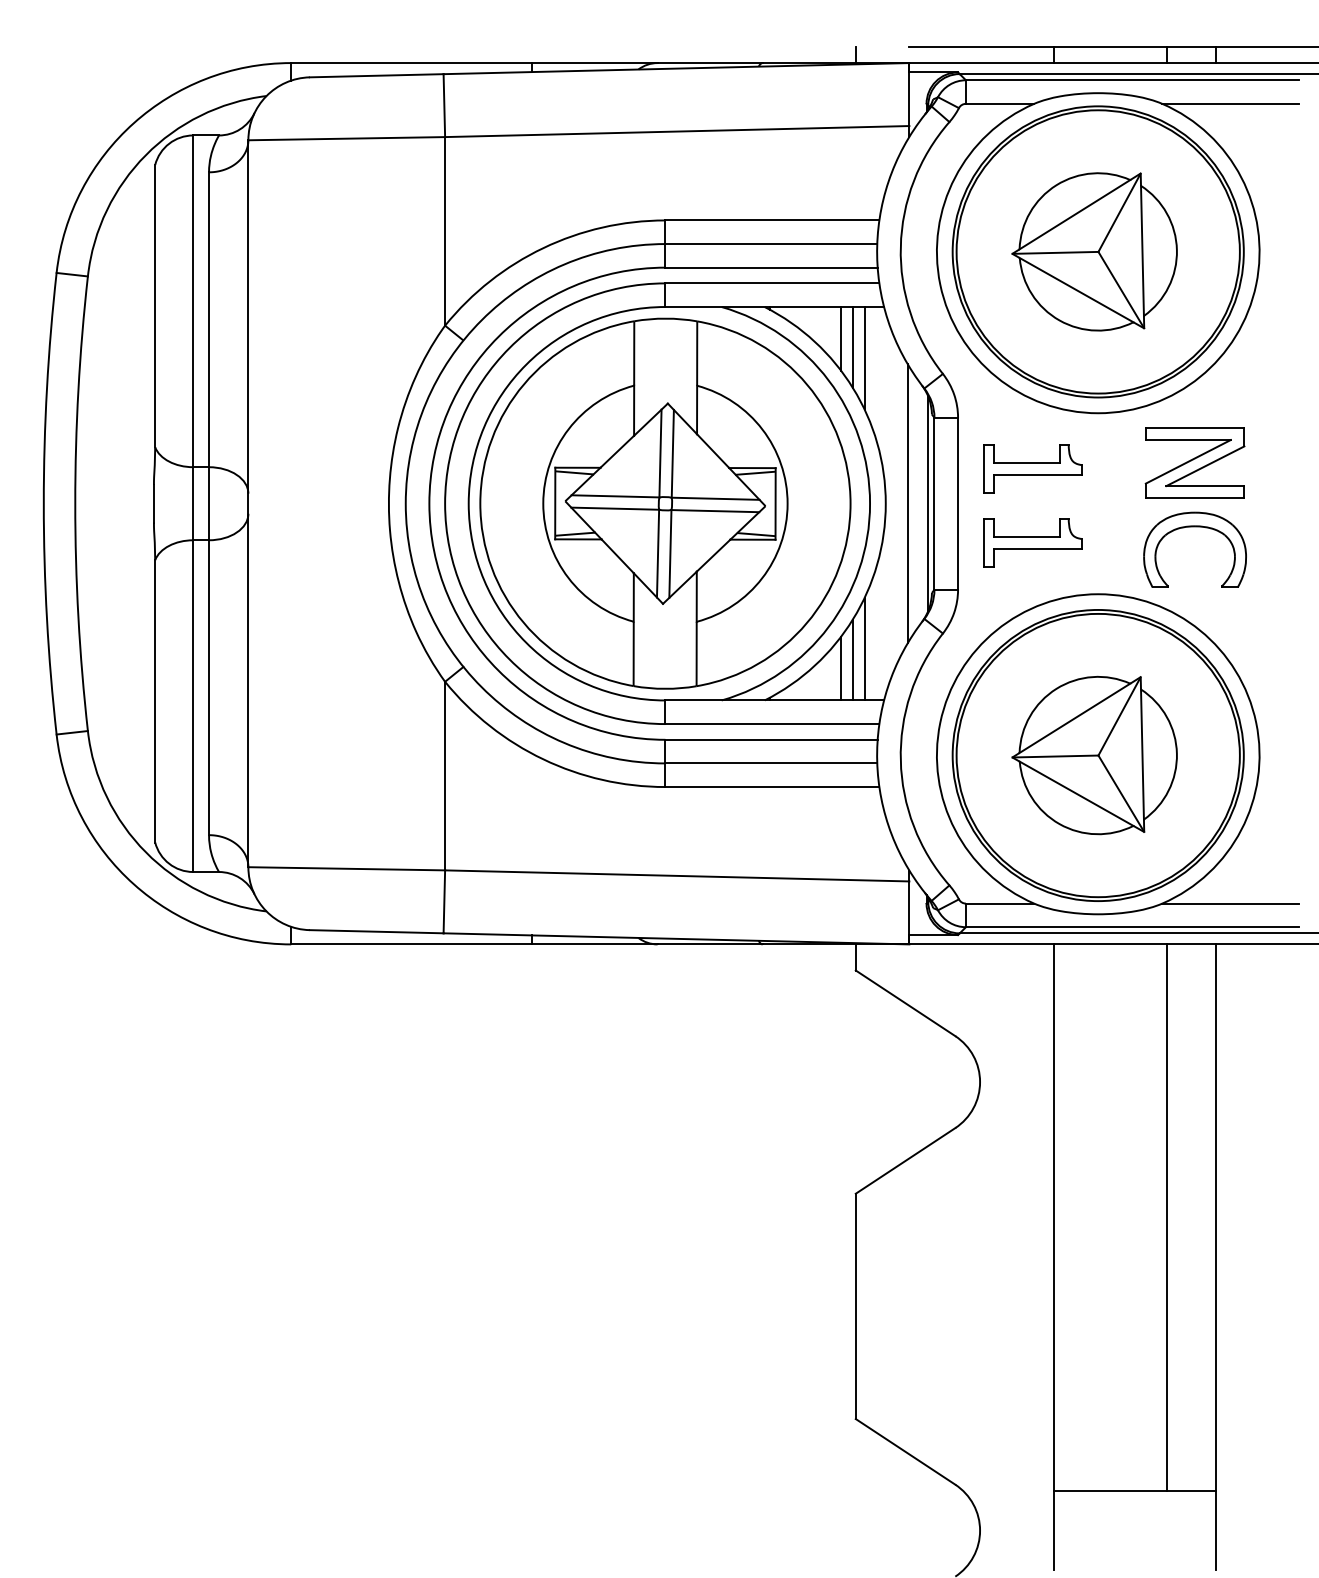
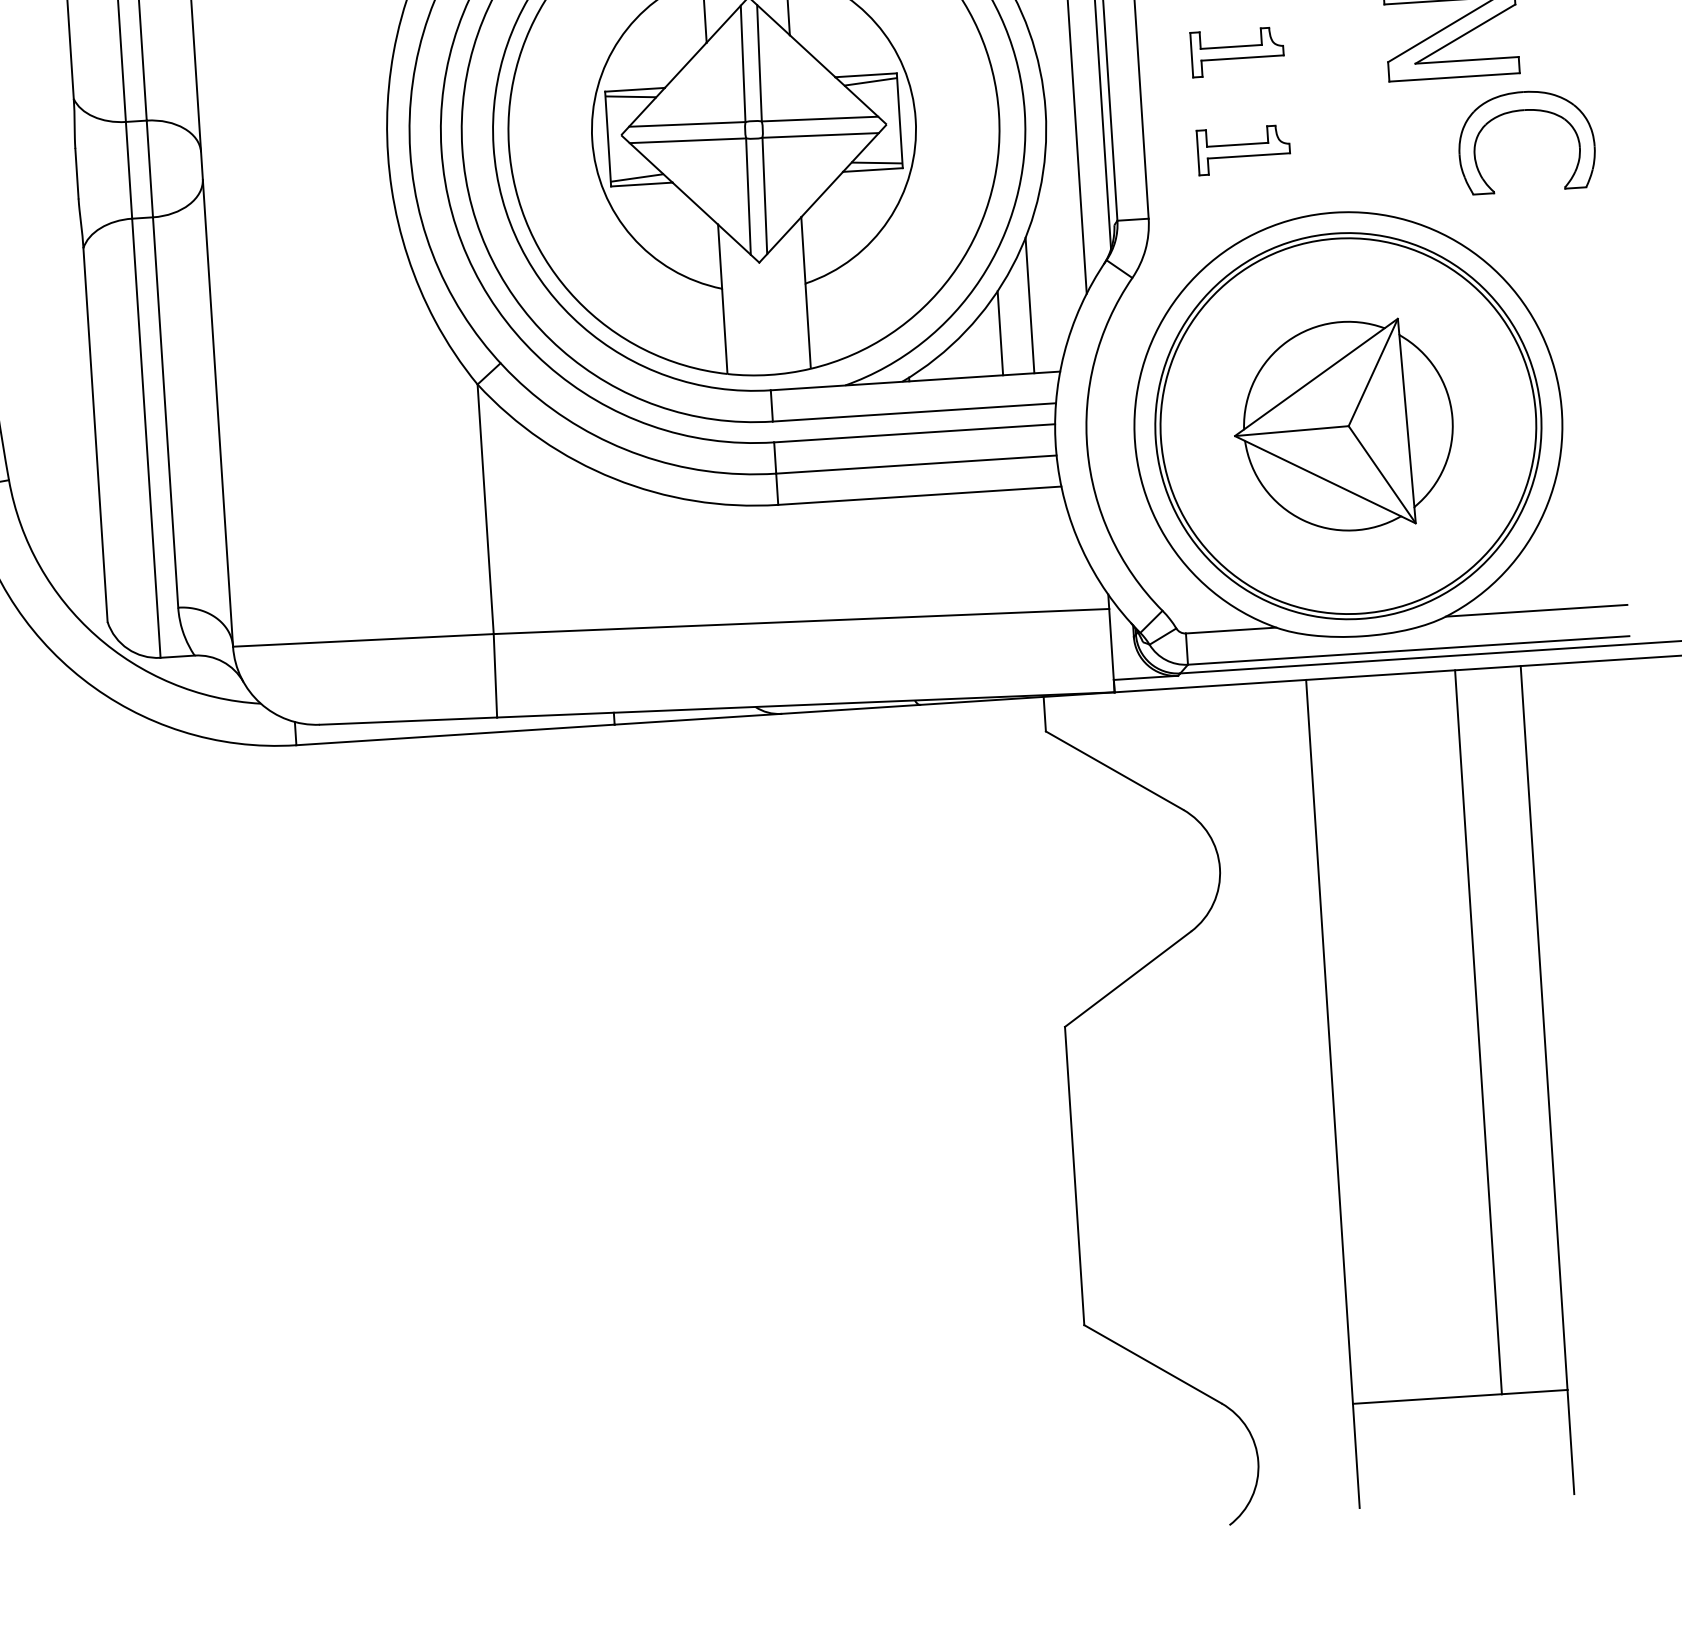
part: (1032, 468) -> (1236, 51), size x0.7
part: (1194, 527) -> (1523, 111), moved
part: (1032, 542) -> (1243, 149), size x0.7
line: (852, 659) -> (1014, 320), removed

